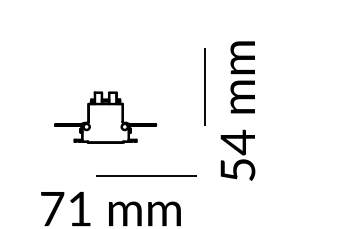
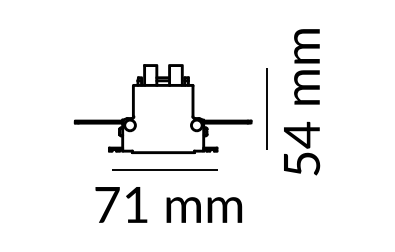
line: (204, 86) -> (266, 108), moved
part: (104, 117) -> (162, 108), size x1.67
line: (146, 175) -> (164, 169), moved

